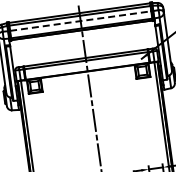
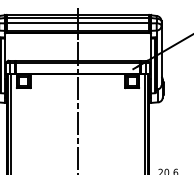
line: (81, 21) -> (78, 23), dashed -> solid

